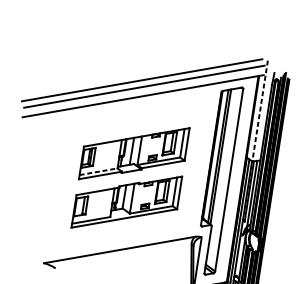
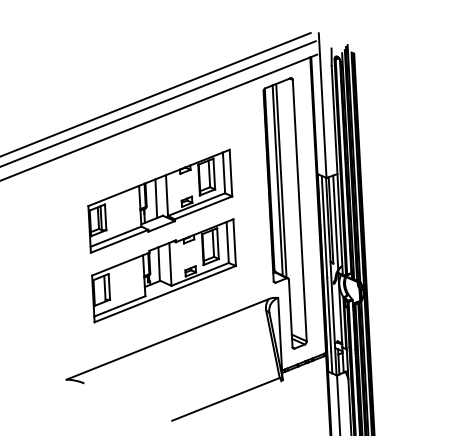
line: (259, 111) -> (322, 106), dashed -> solid
line: (99, 171) -> (116, 236), dashed -> solid

